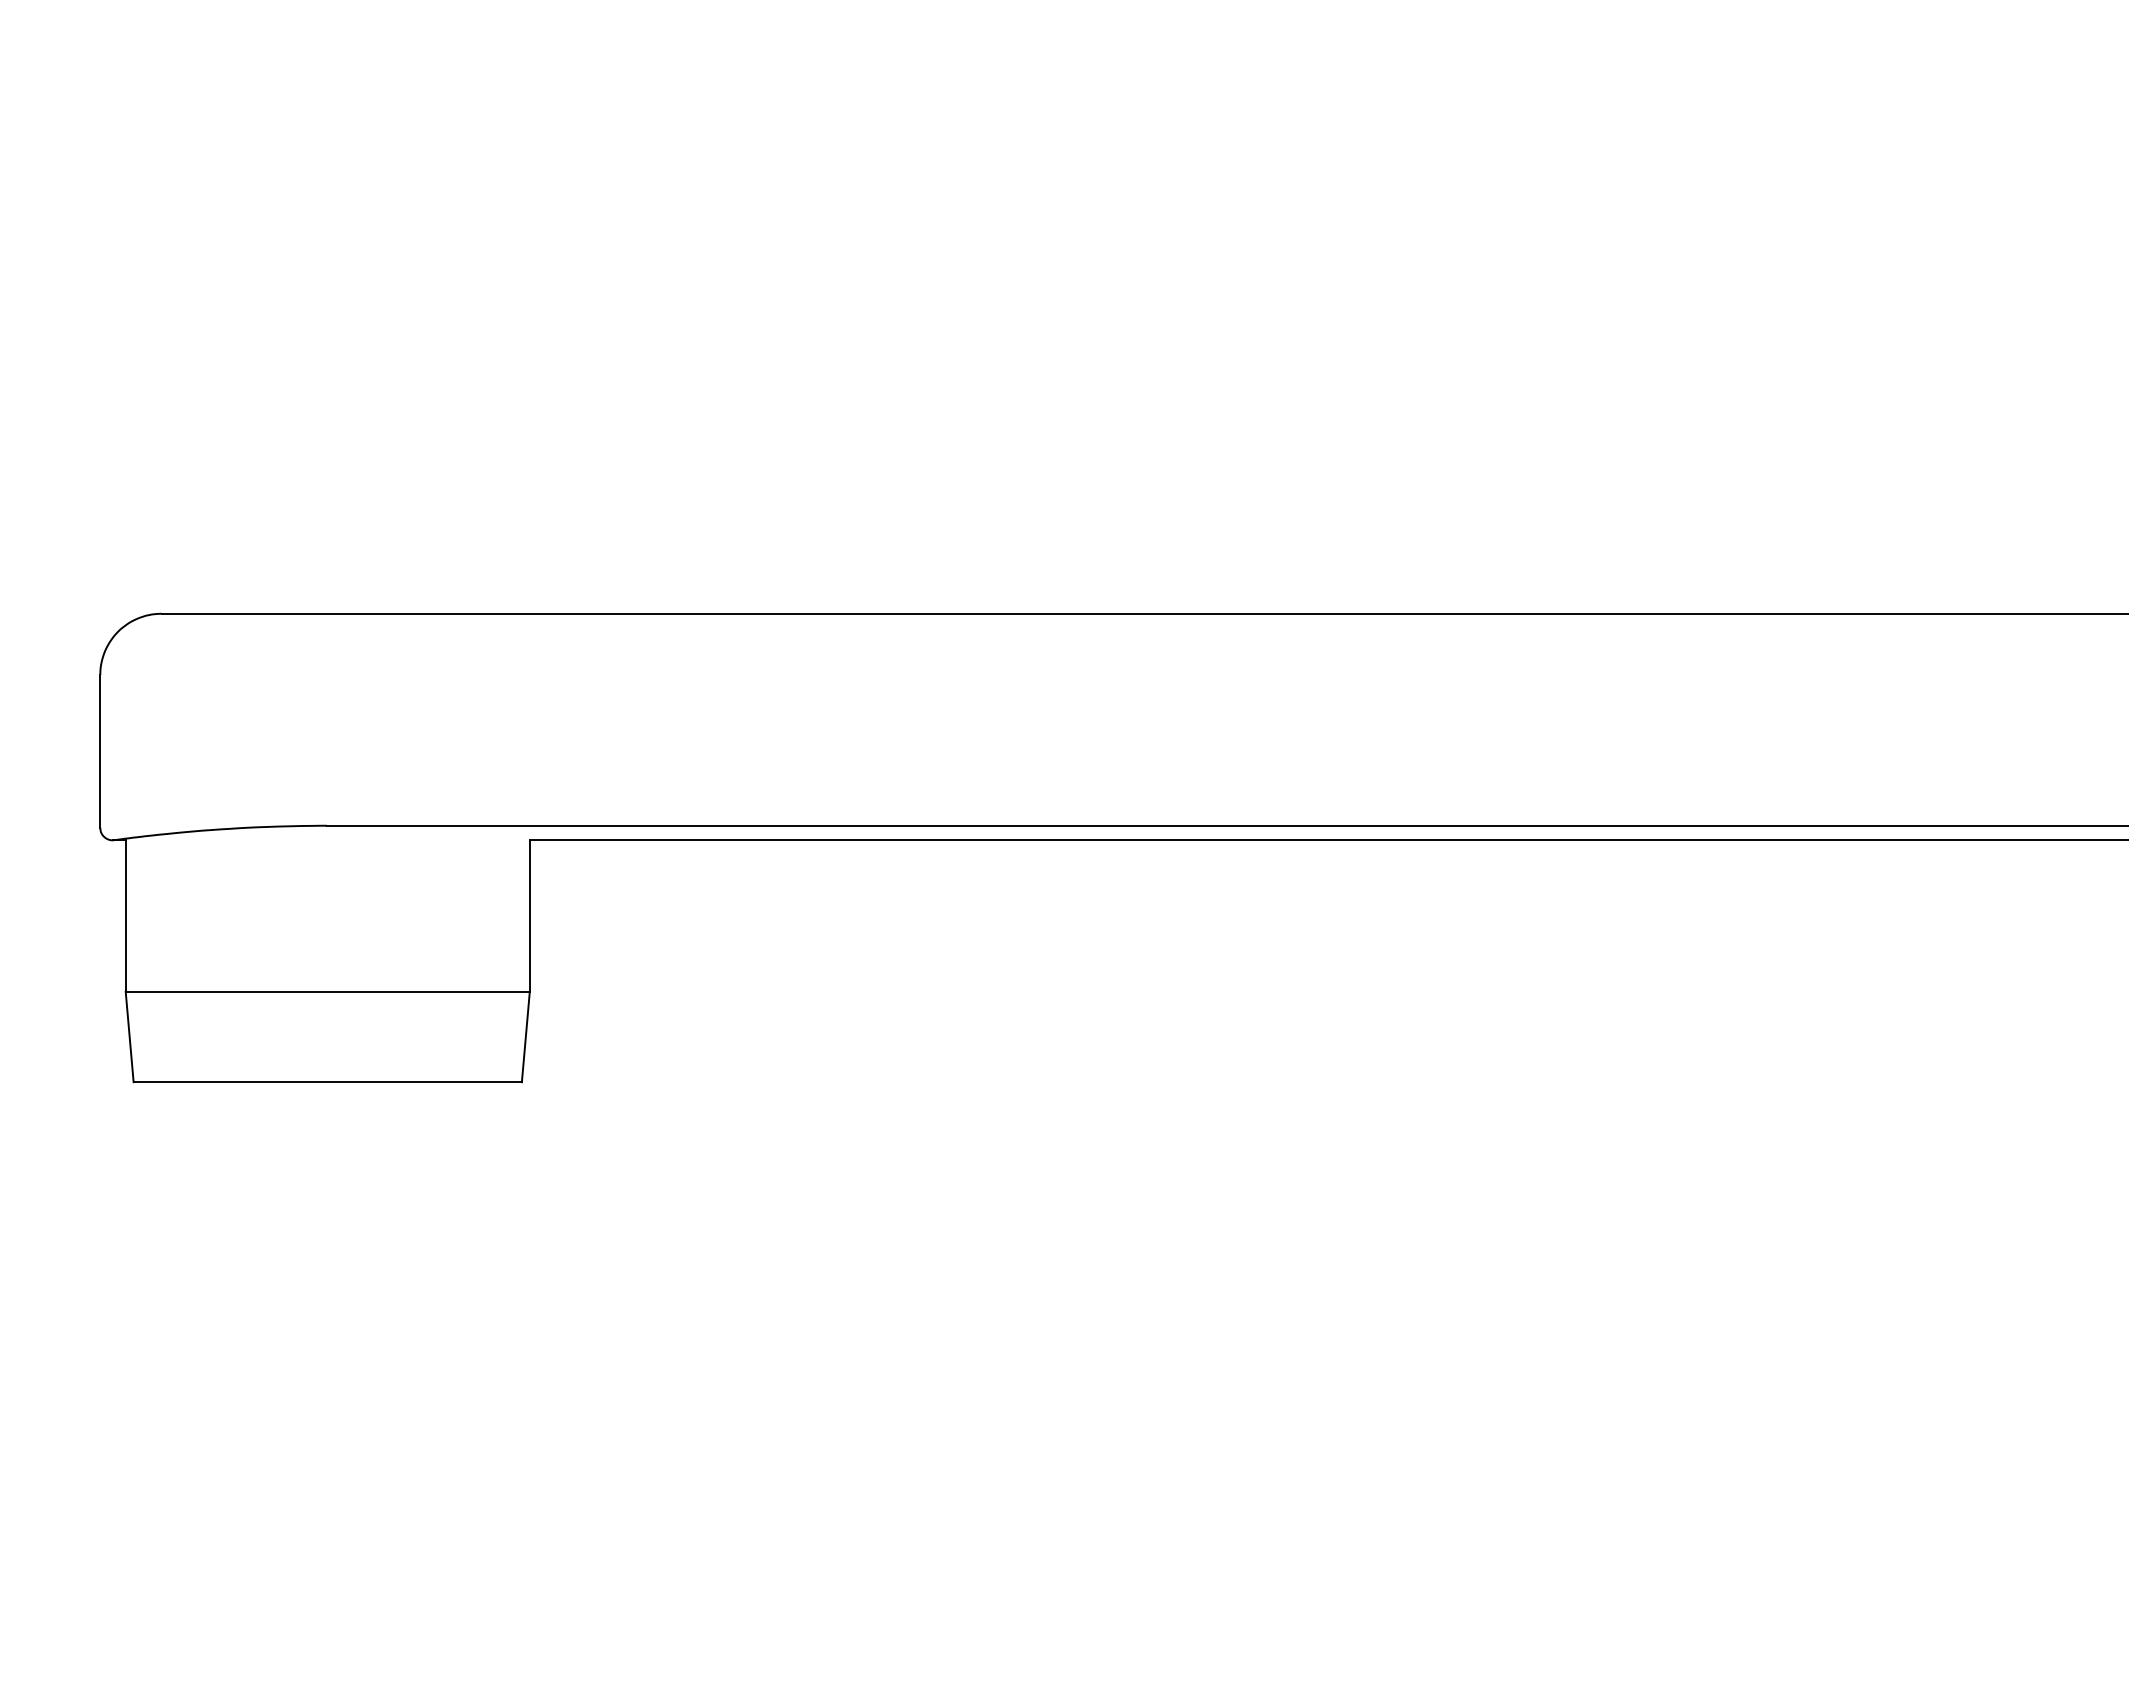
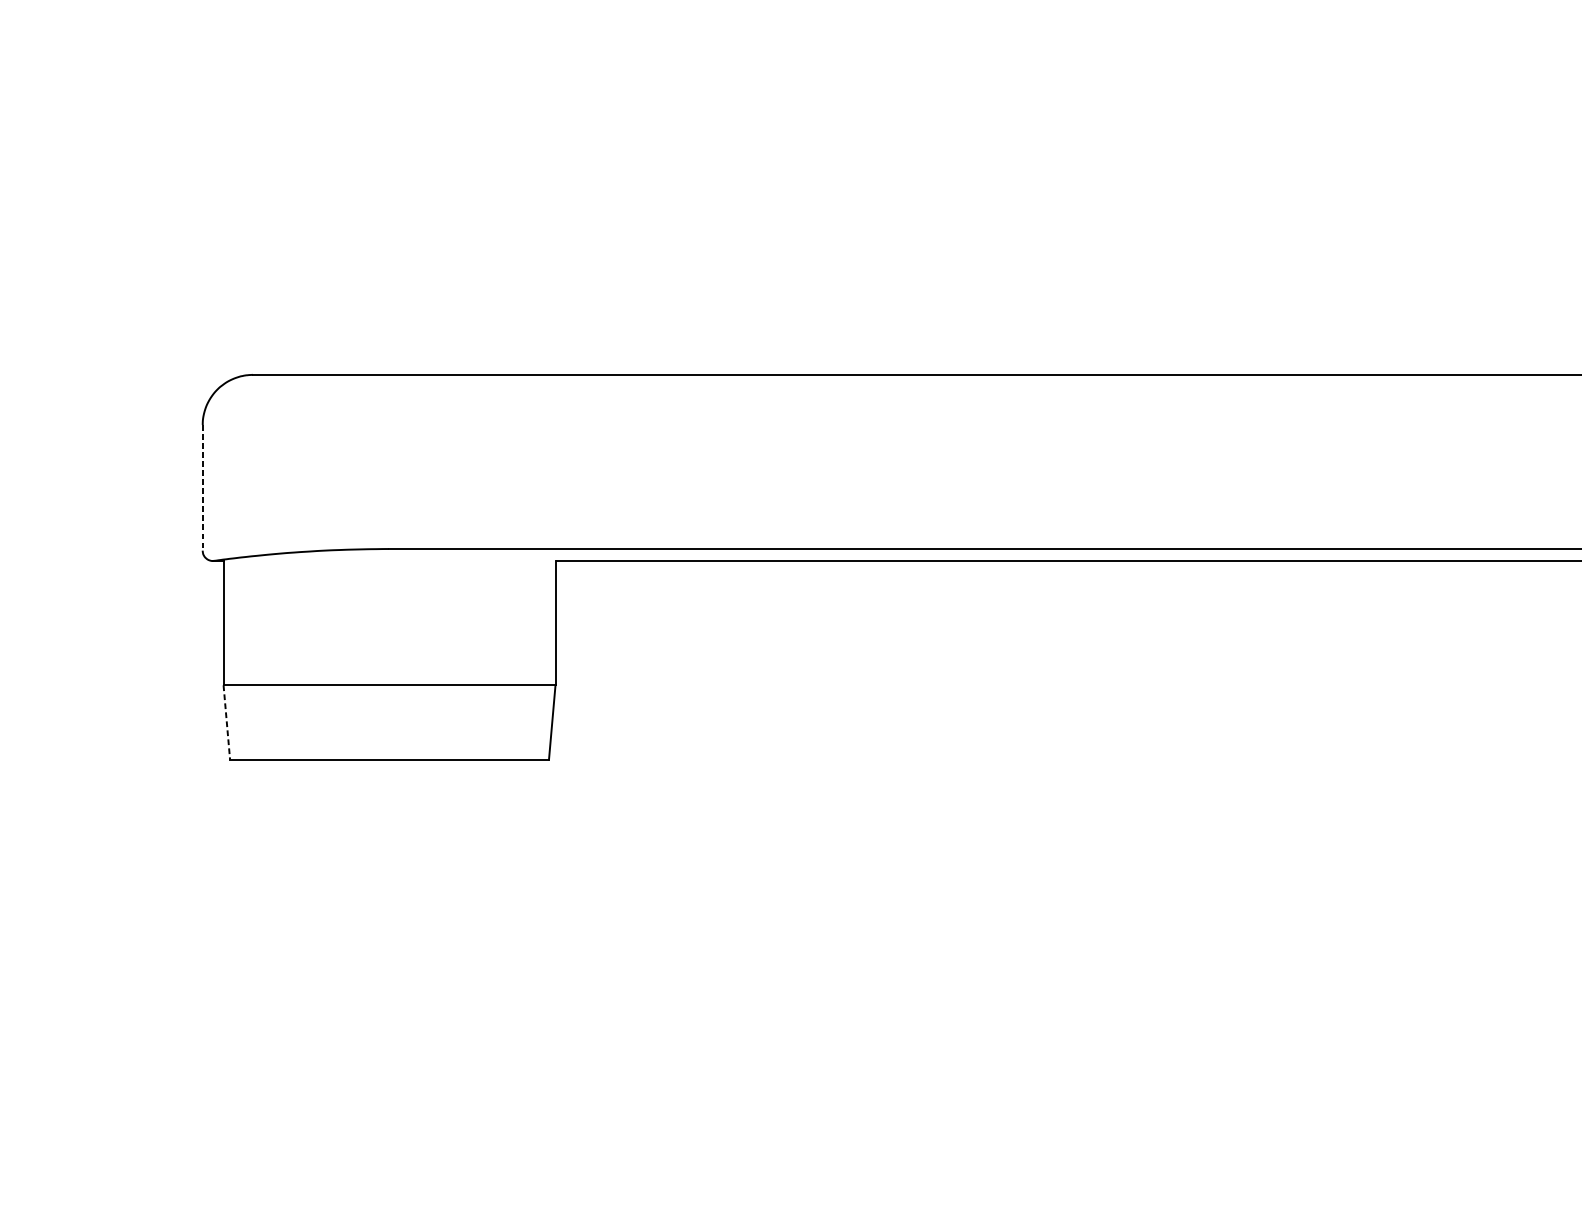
line: (100, 751) -> (202, 488), solid -> dashed
line: (129, 1037) -> (226, 722), solid -> dashed

